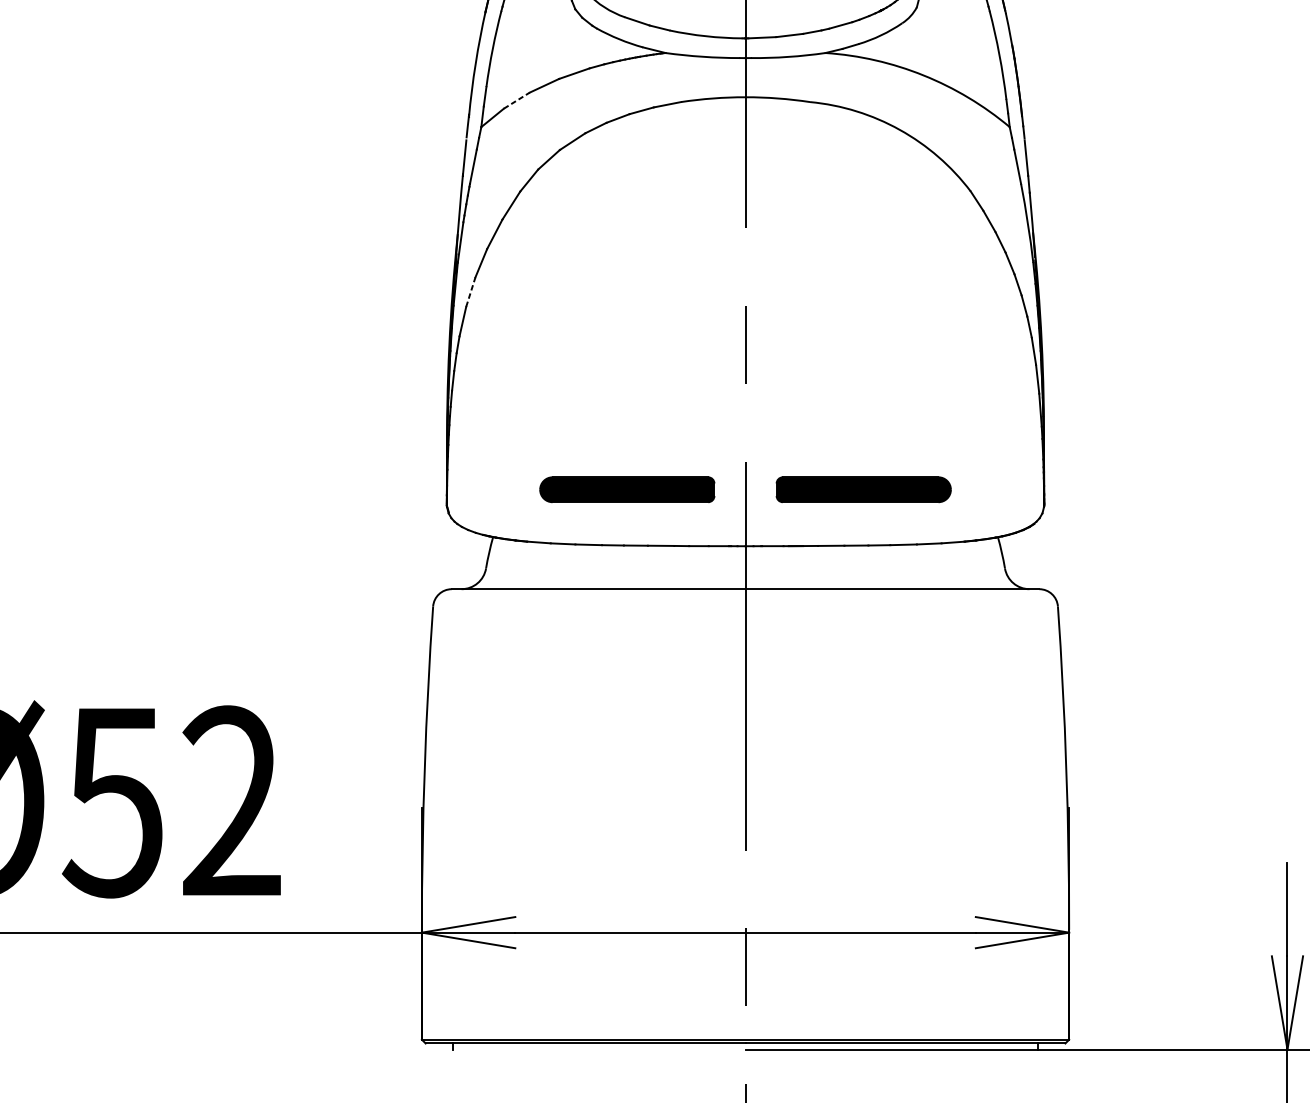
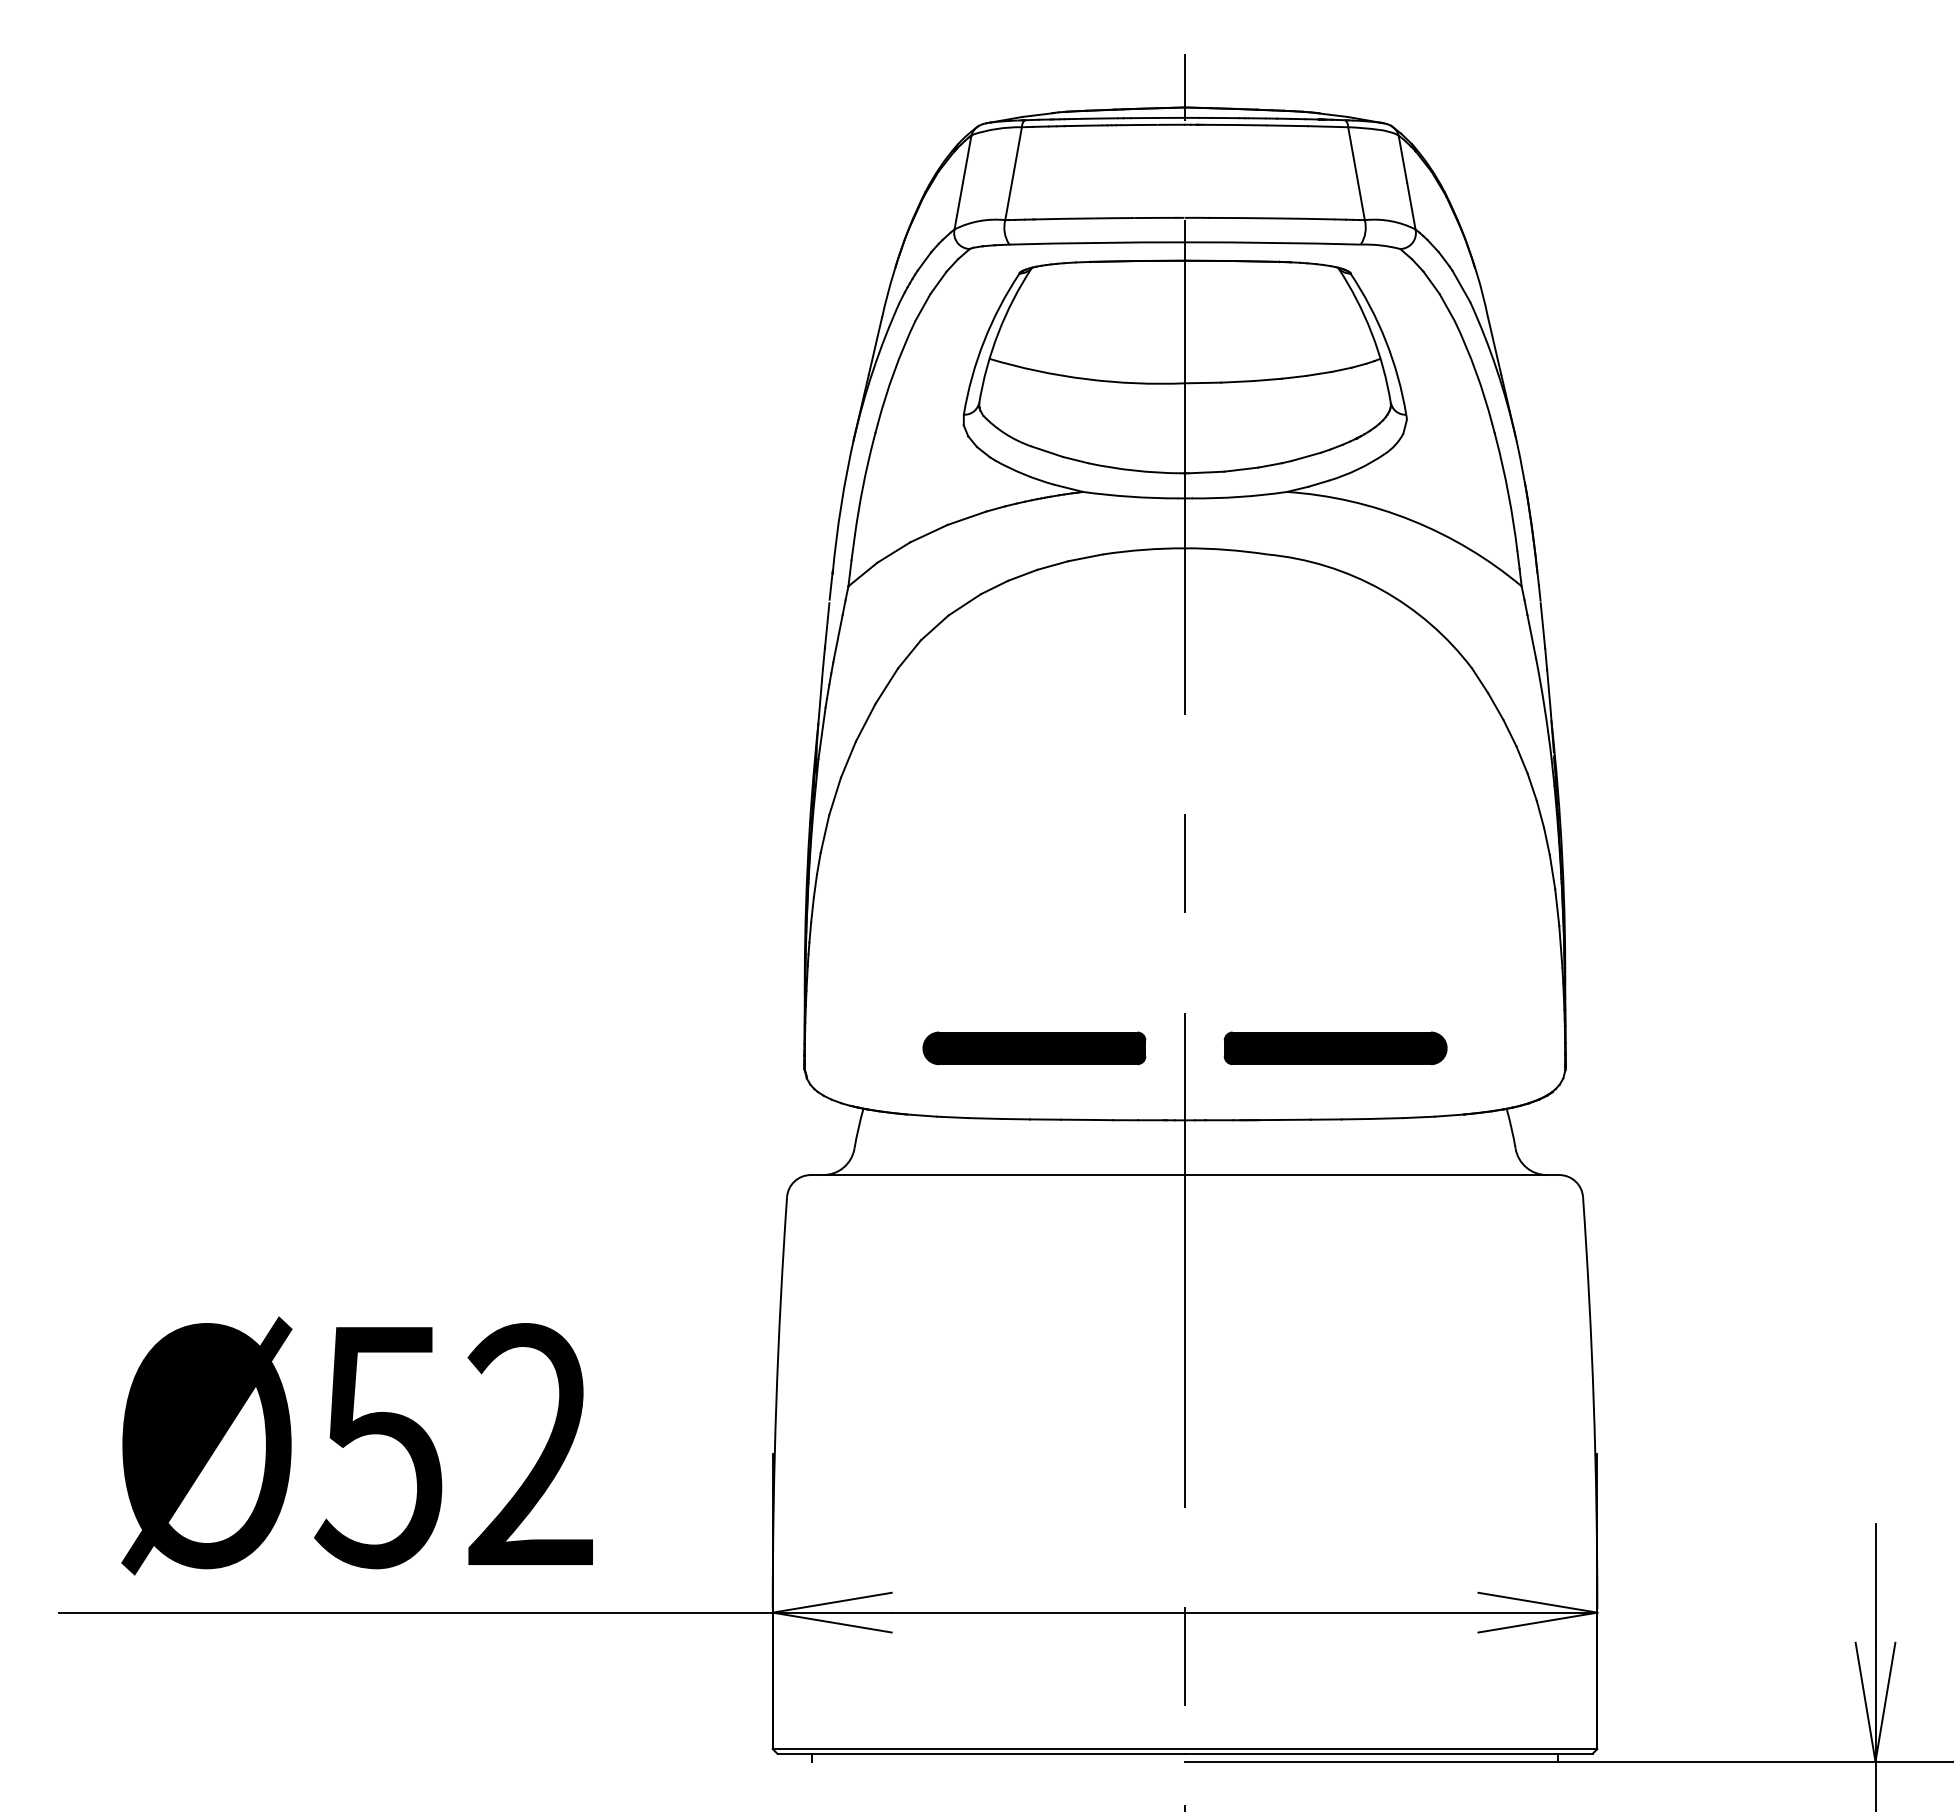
line: (517, 100) -> (894, 552), dashed -> solid
line: (471, 292) -> (835, 796), dashed -> solid

